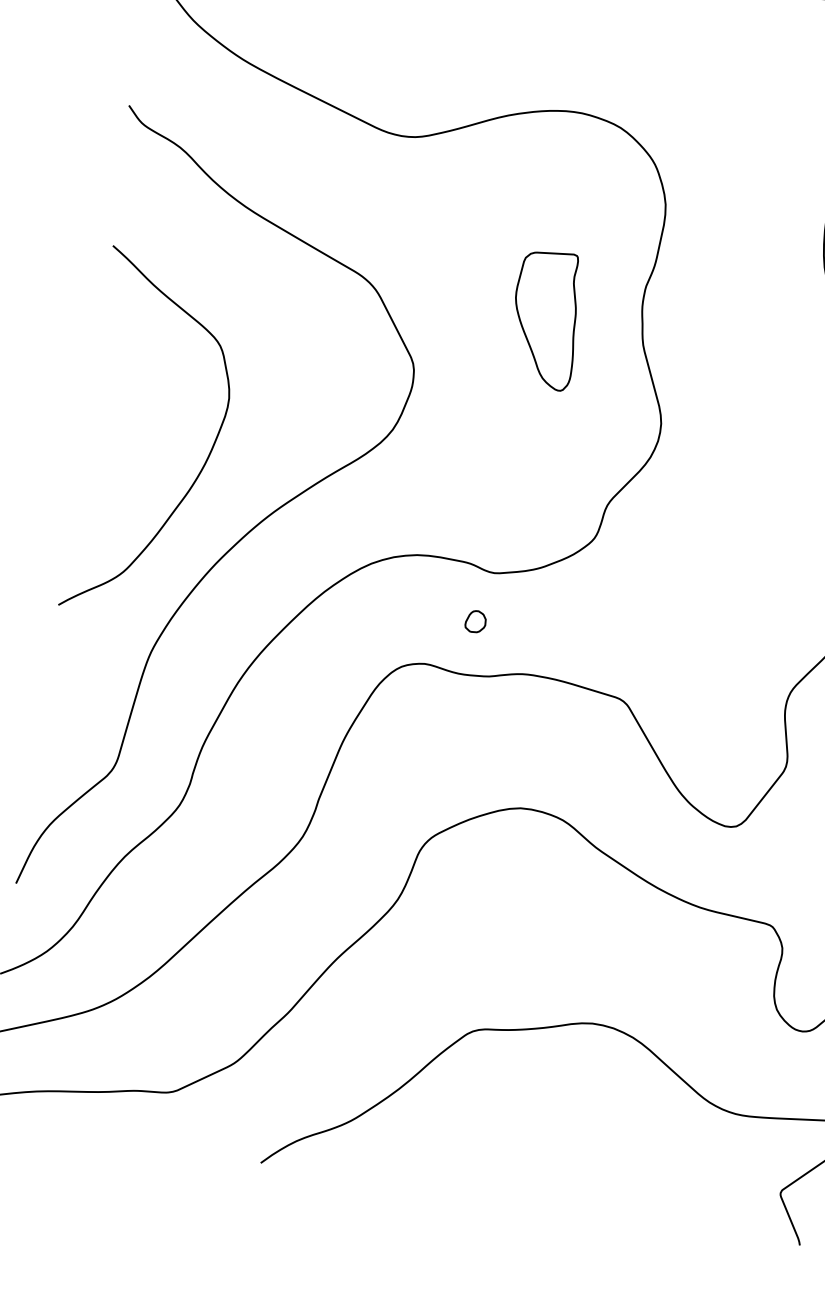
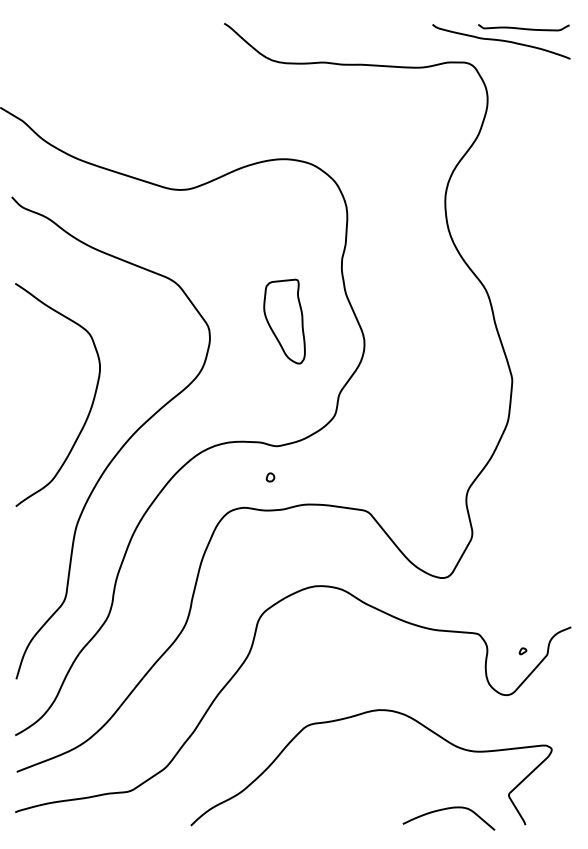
part: (545, 319) -> (284, 321), moved
part: (475, 621) -> (270, 477), size x0.62
curve: (673, 1201) -> (444, 810), added

